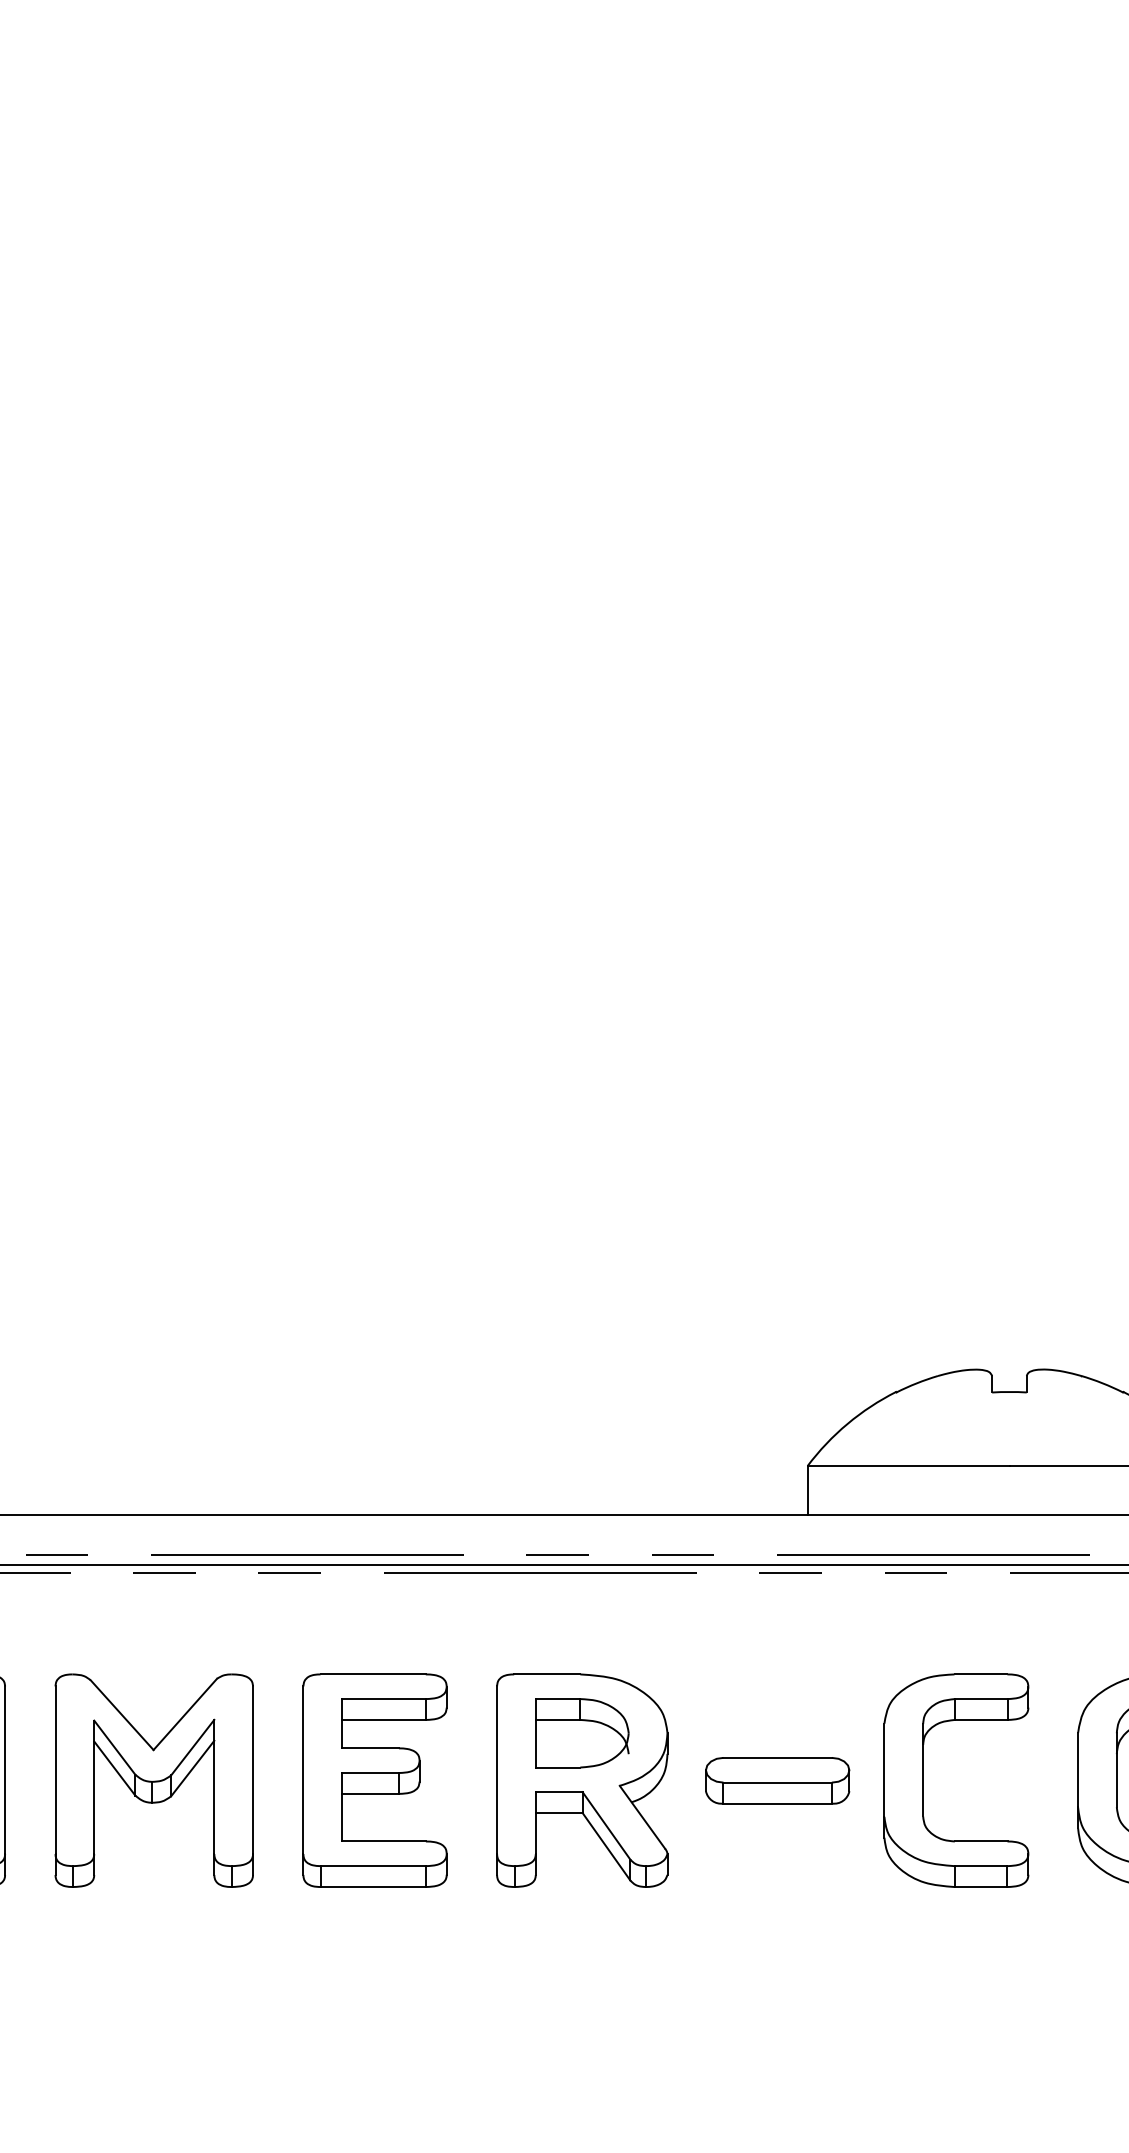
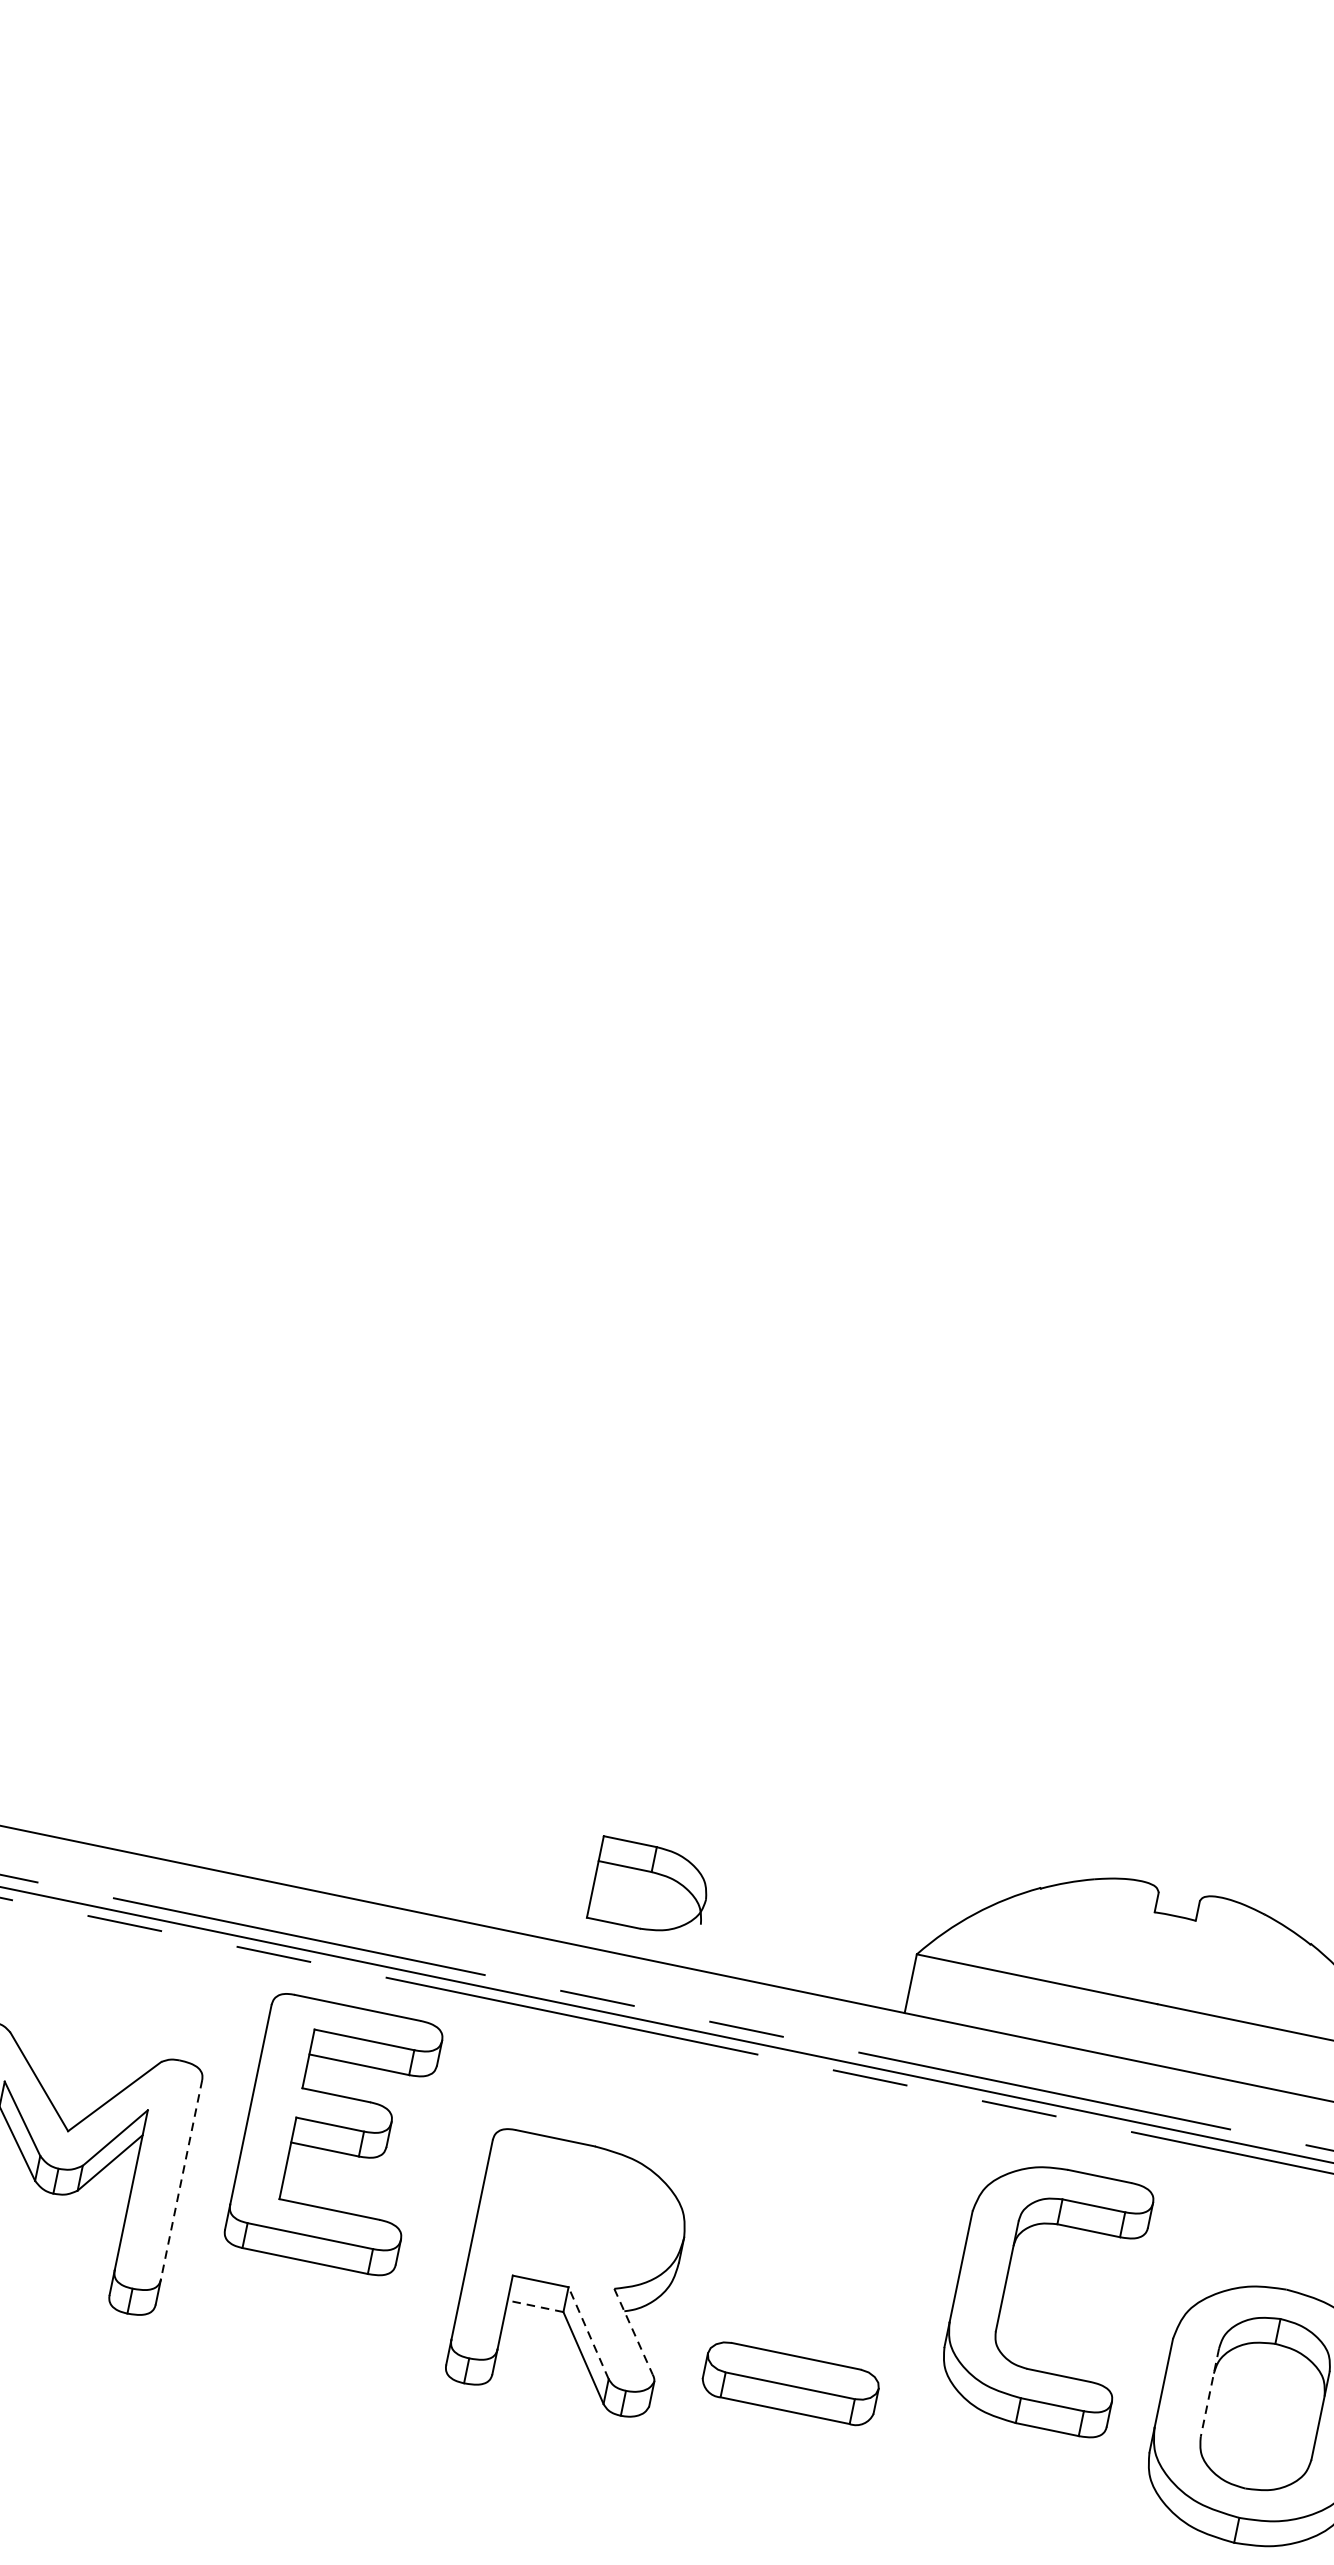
part: (582, 1733) -> (650, 1888), moved
line: (253, 1770) -> (182, 2180), solid -> dashed
line: (1116, 1770) -> (1209, 2392), solid -> dashed
part: (374, 1780) -> (333, 2134), moved
part: (777, 1780) -> (790, 2383), moved
part: (923, 1780) -> (1005, 2288), moved
line: (558, 1813) -> (534, 2306), solid -> dashed
line: (642, 1817) -> (633, 2332), solid -> dashed
line: (606, 1825) -> (588, 2332), solid -> dashed

